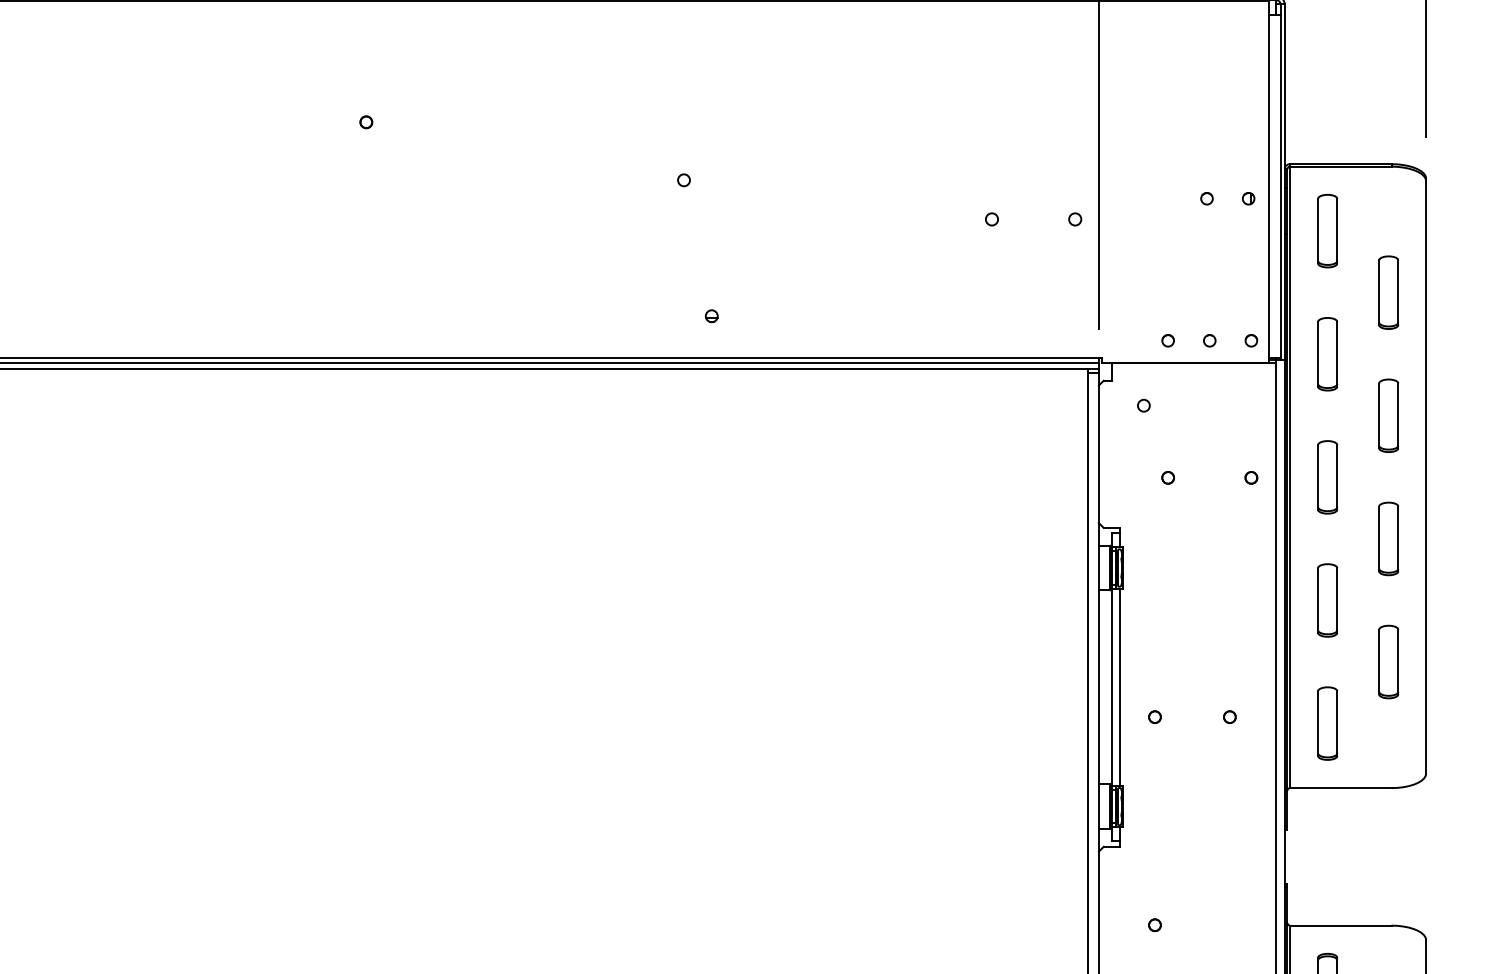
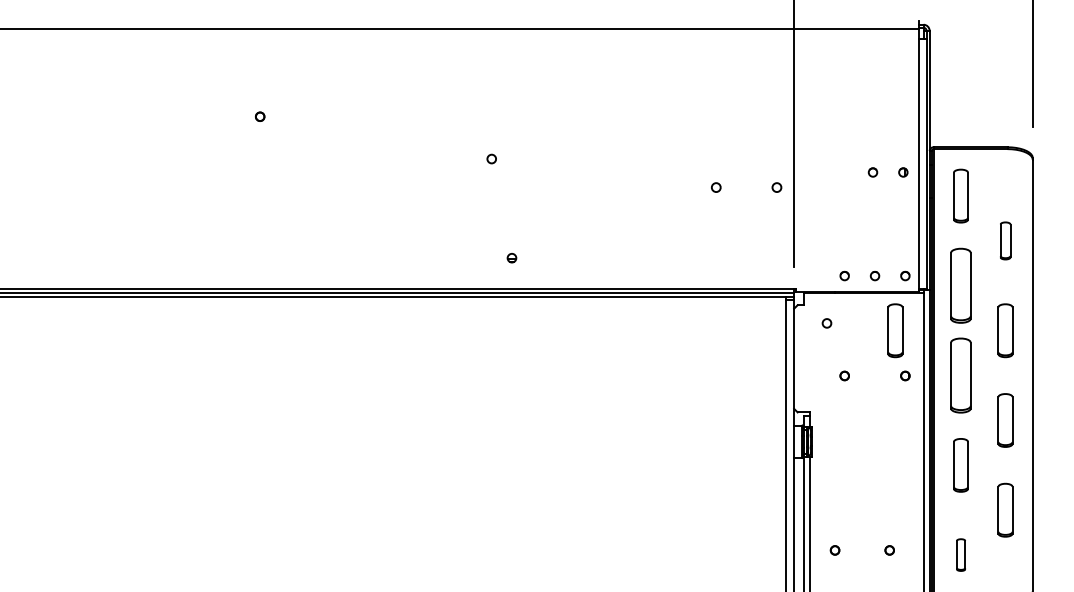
part: (1388, 292) -> (1005, 240), size x0.7
part: (1327, 354) -> (960, 286), size x1.4
part: (1237, 415) -> (895, 330), added
part: (1327, 477) -> (960, 375), size x1.4
part: (1327, 723) -> (960, 555), size x0.6

